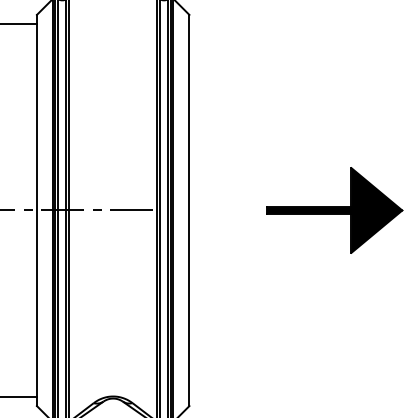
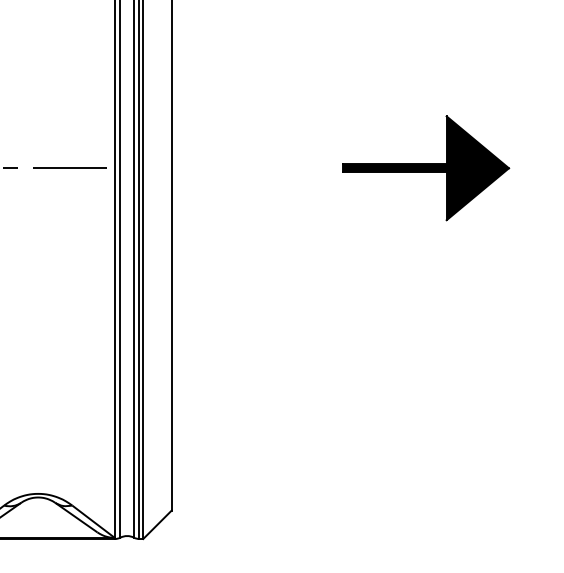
part: (334, 210) -> (425, 168), size x0.7

